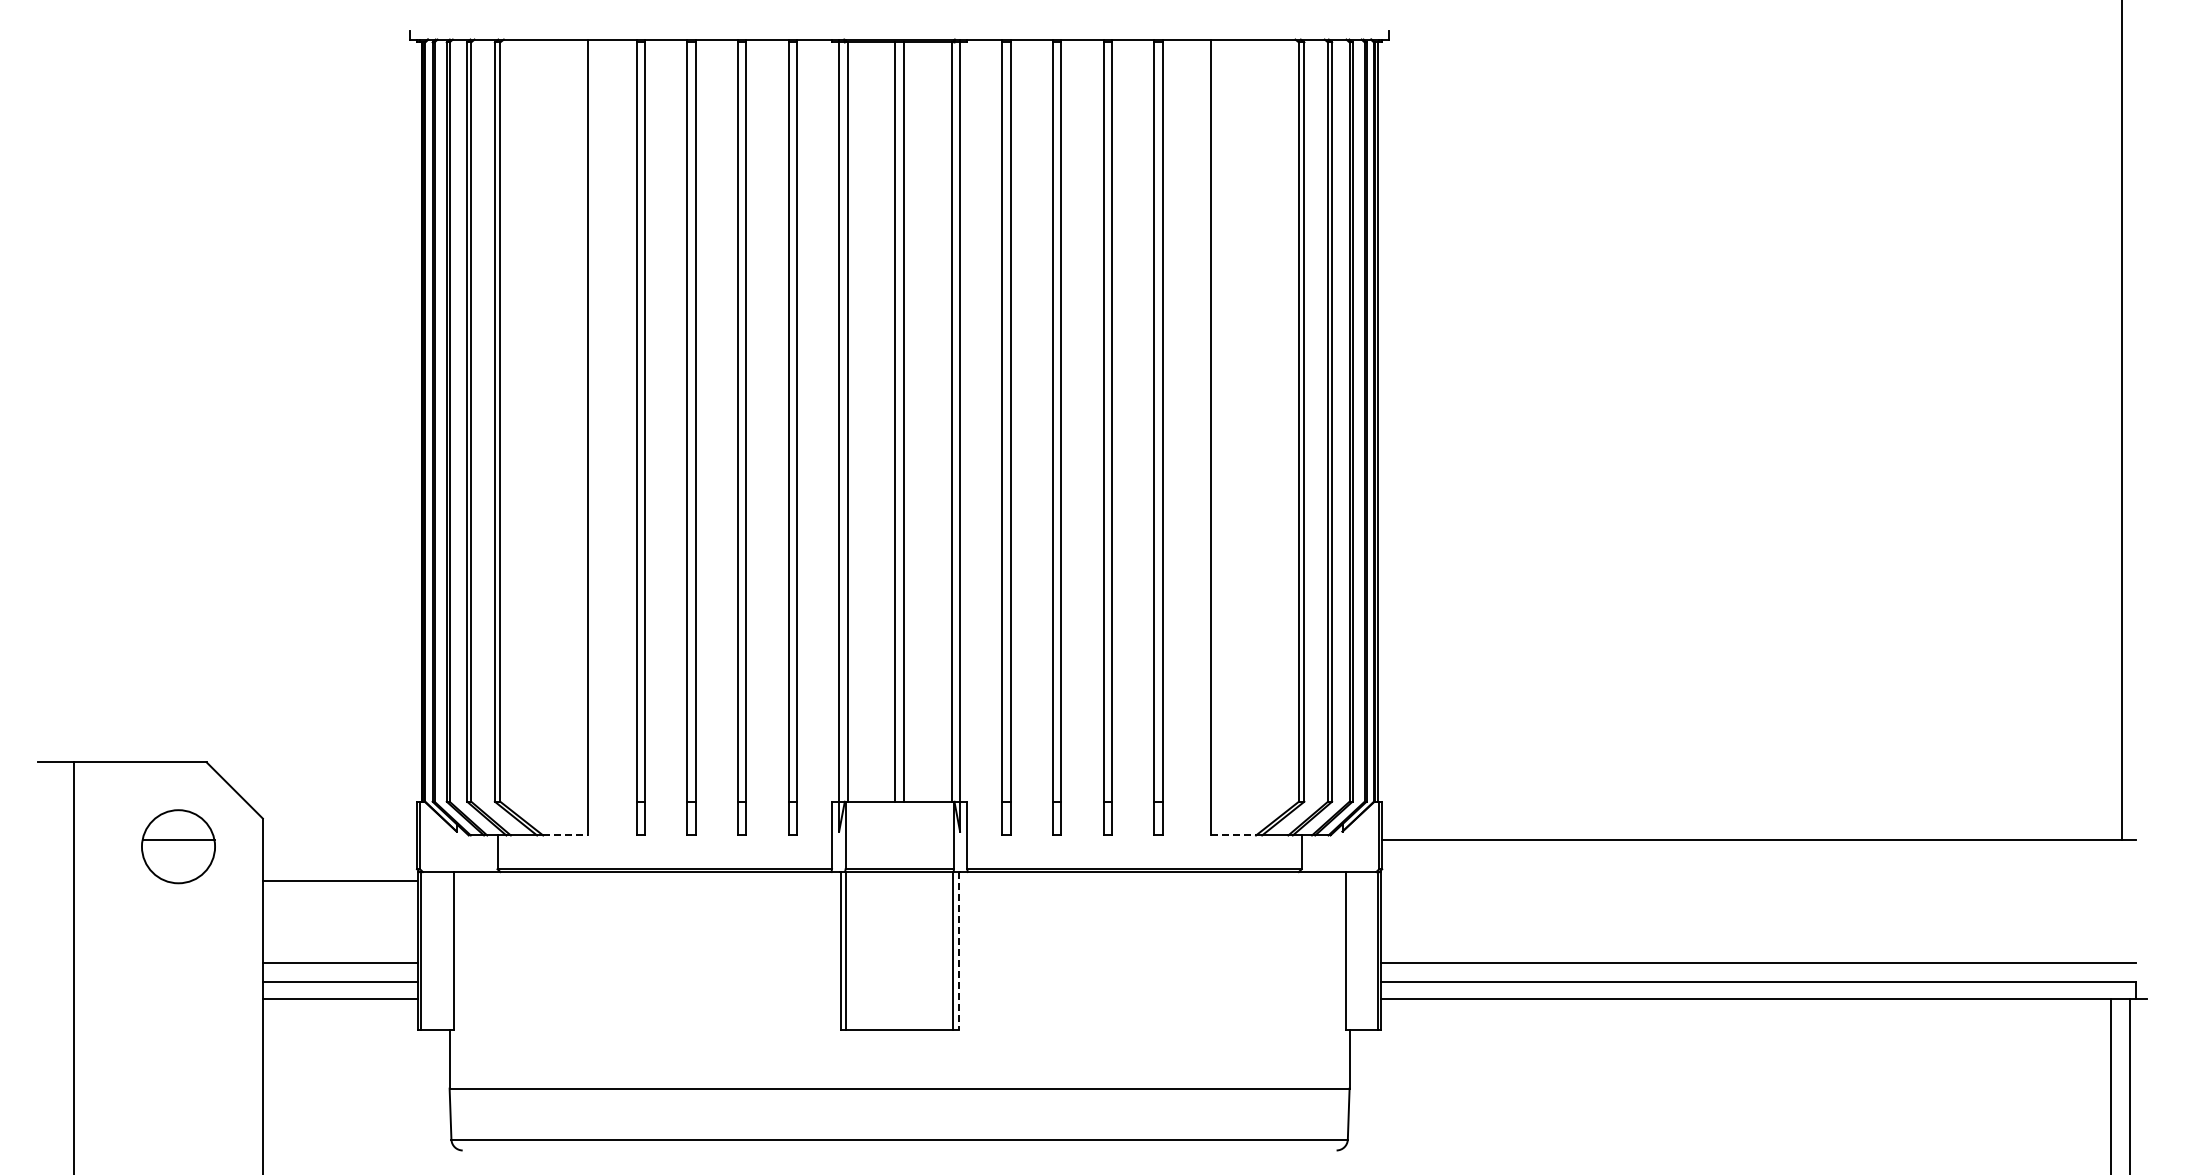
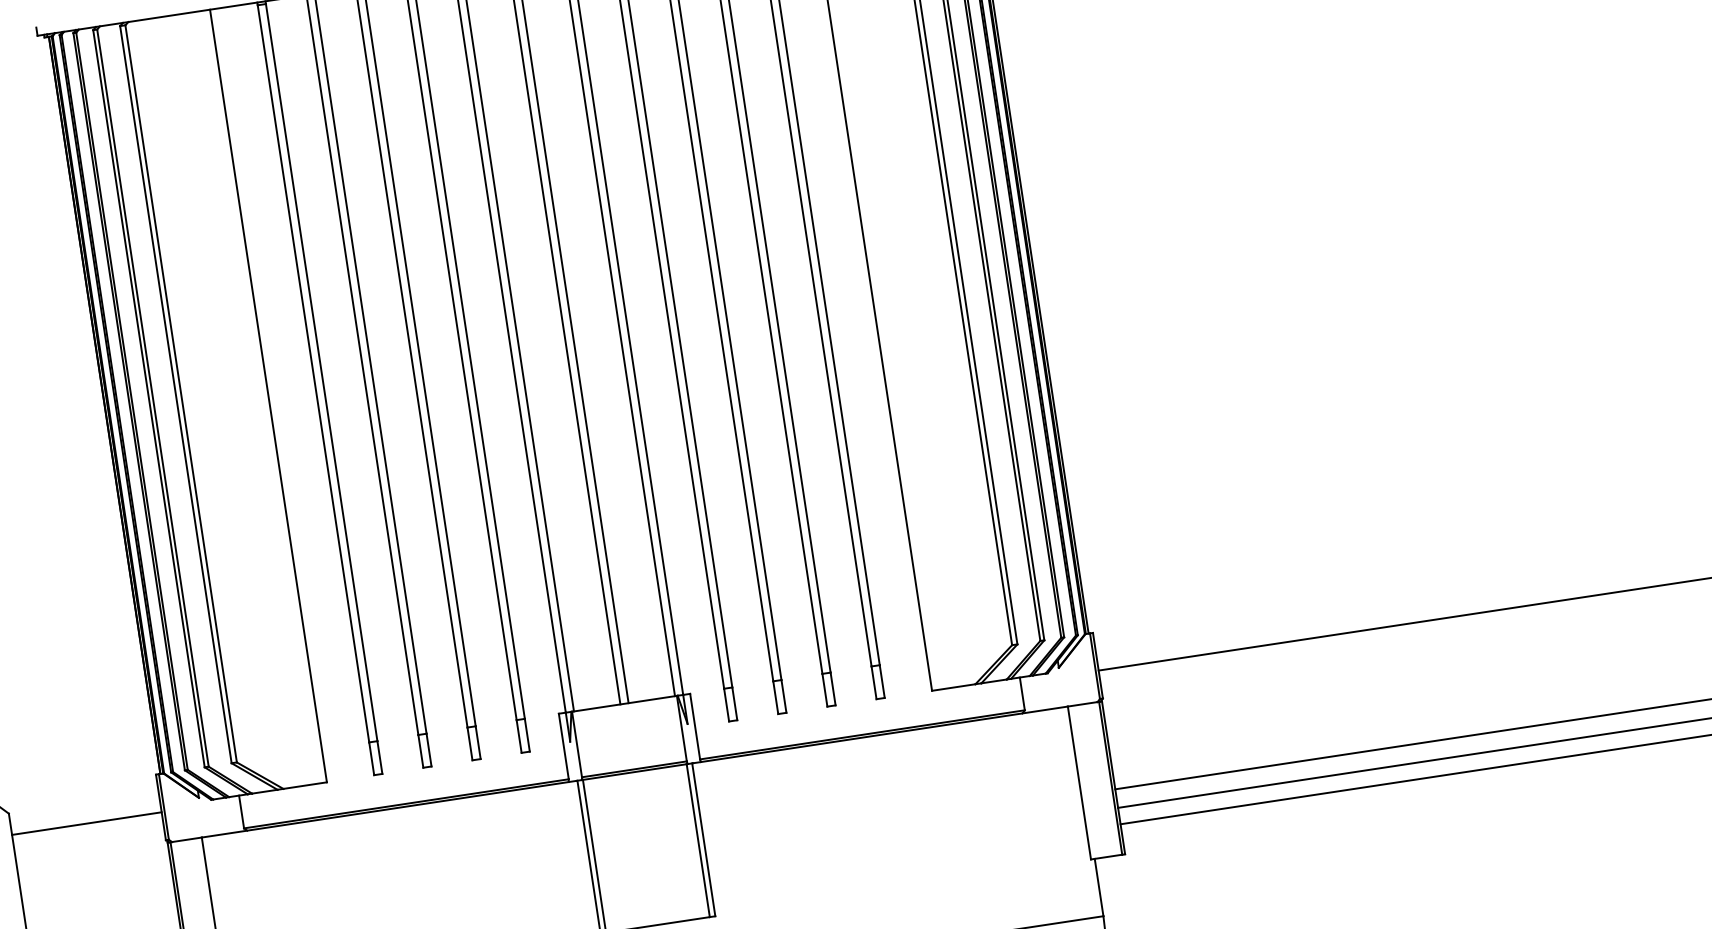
line: (566, 835) -> (306, 785), dashed -> solid
line: (1234, 835) -> (954, 687), dashed -> solid
line: (339, 881) -> (86, 823), moved
line: (958, 950) -> (703, 839), dashed -> solid

